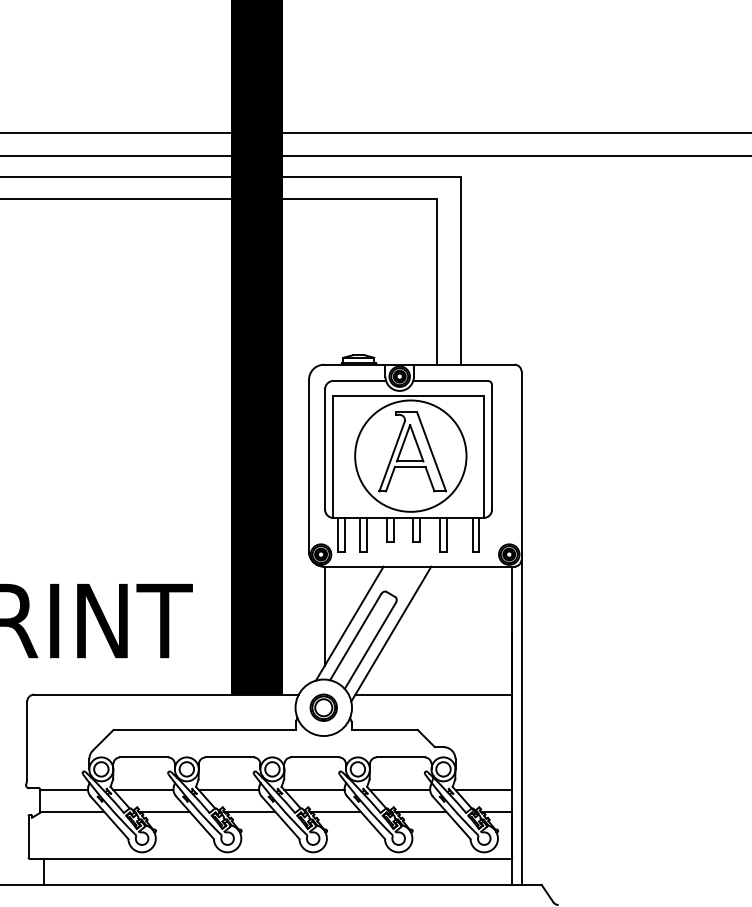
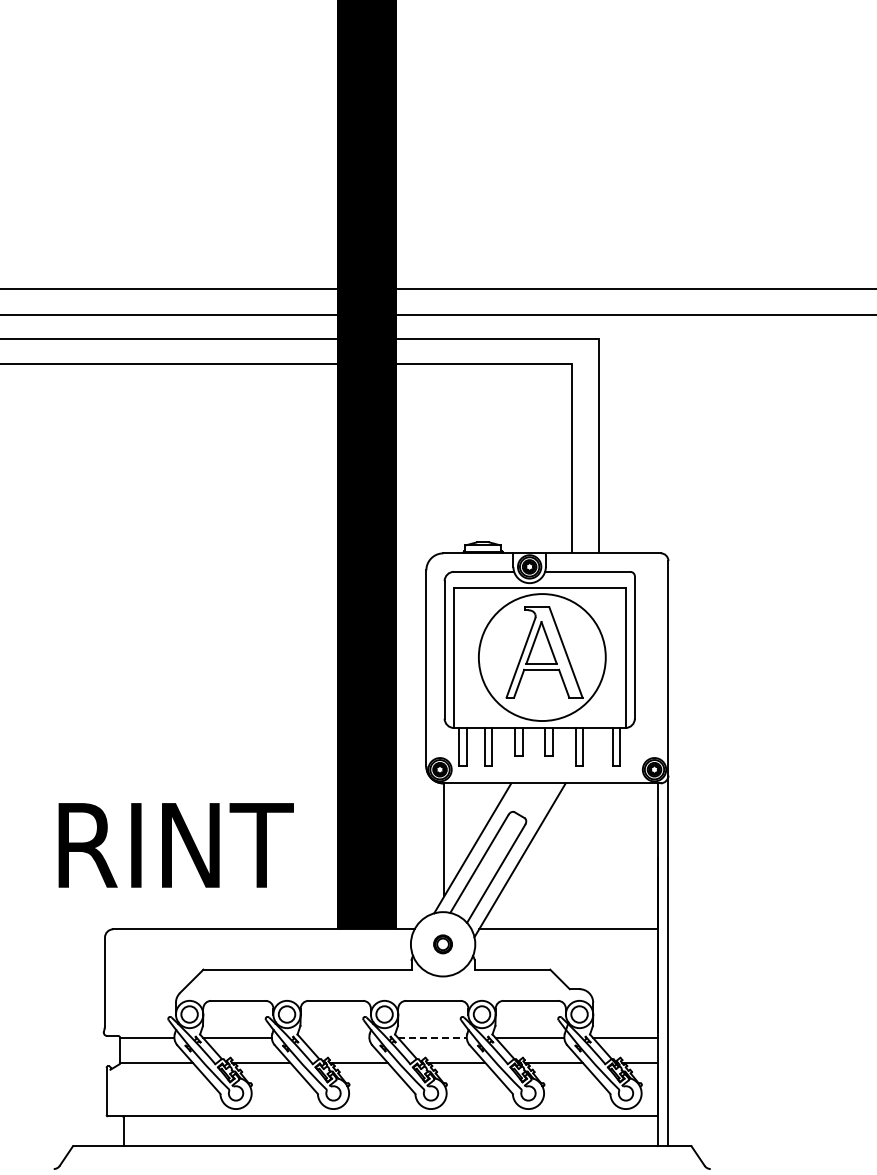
part: (323, 707) -> (442, 944), size x0.6
line: (228, 789) -> (334, 1037), removed
line: (315, 789) -> (433, 1037), solid -> dashed

